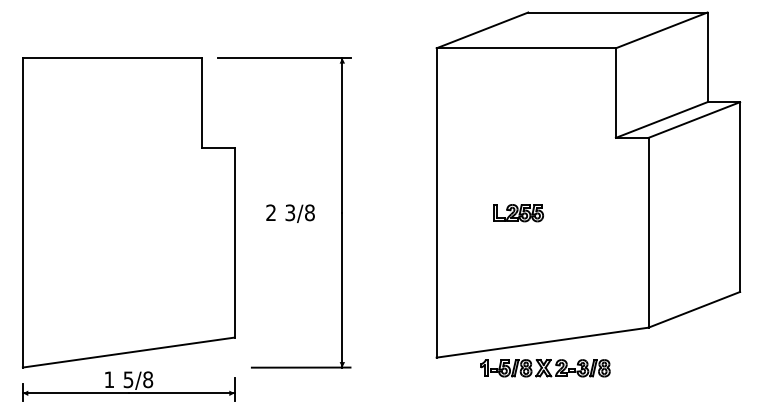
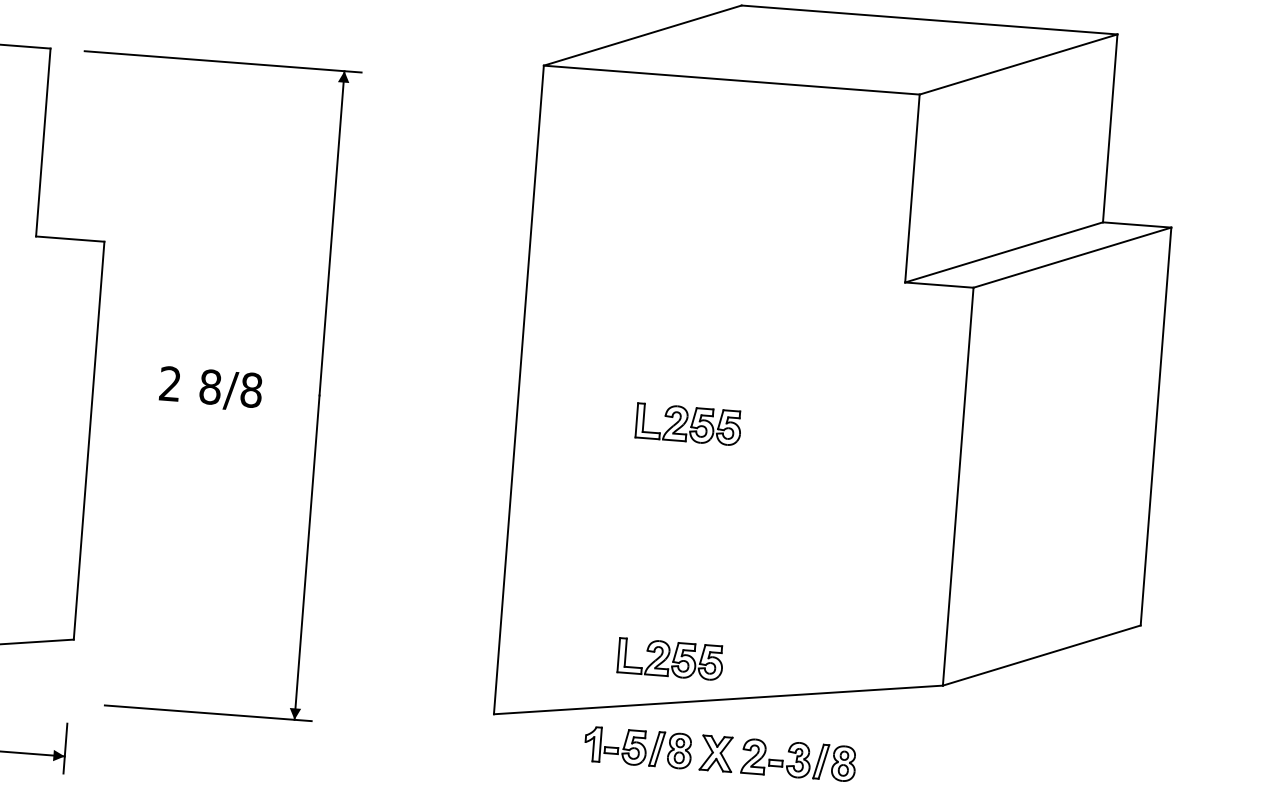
text: (290, 212) -> (210, 386), 3/8 -> 8/8
part: (518, 325) -> (670, 660), added

